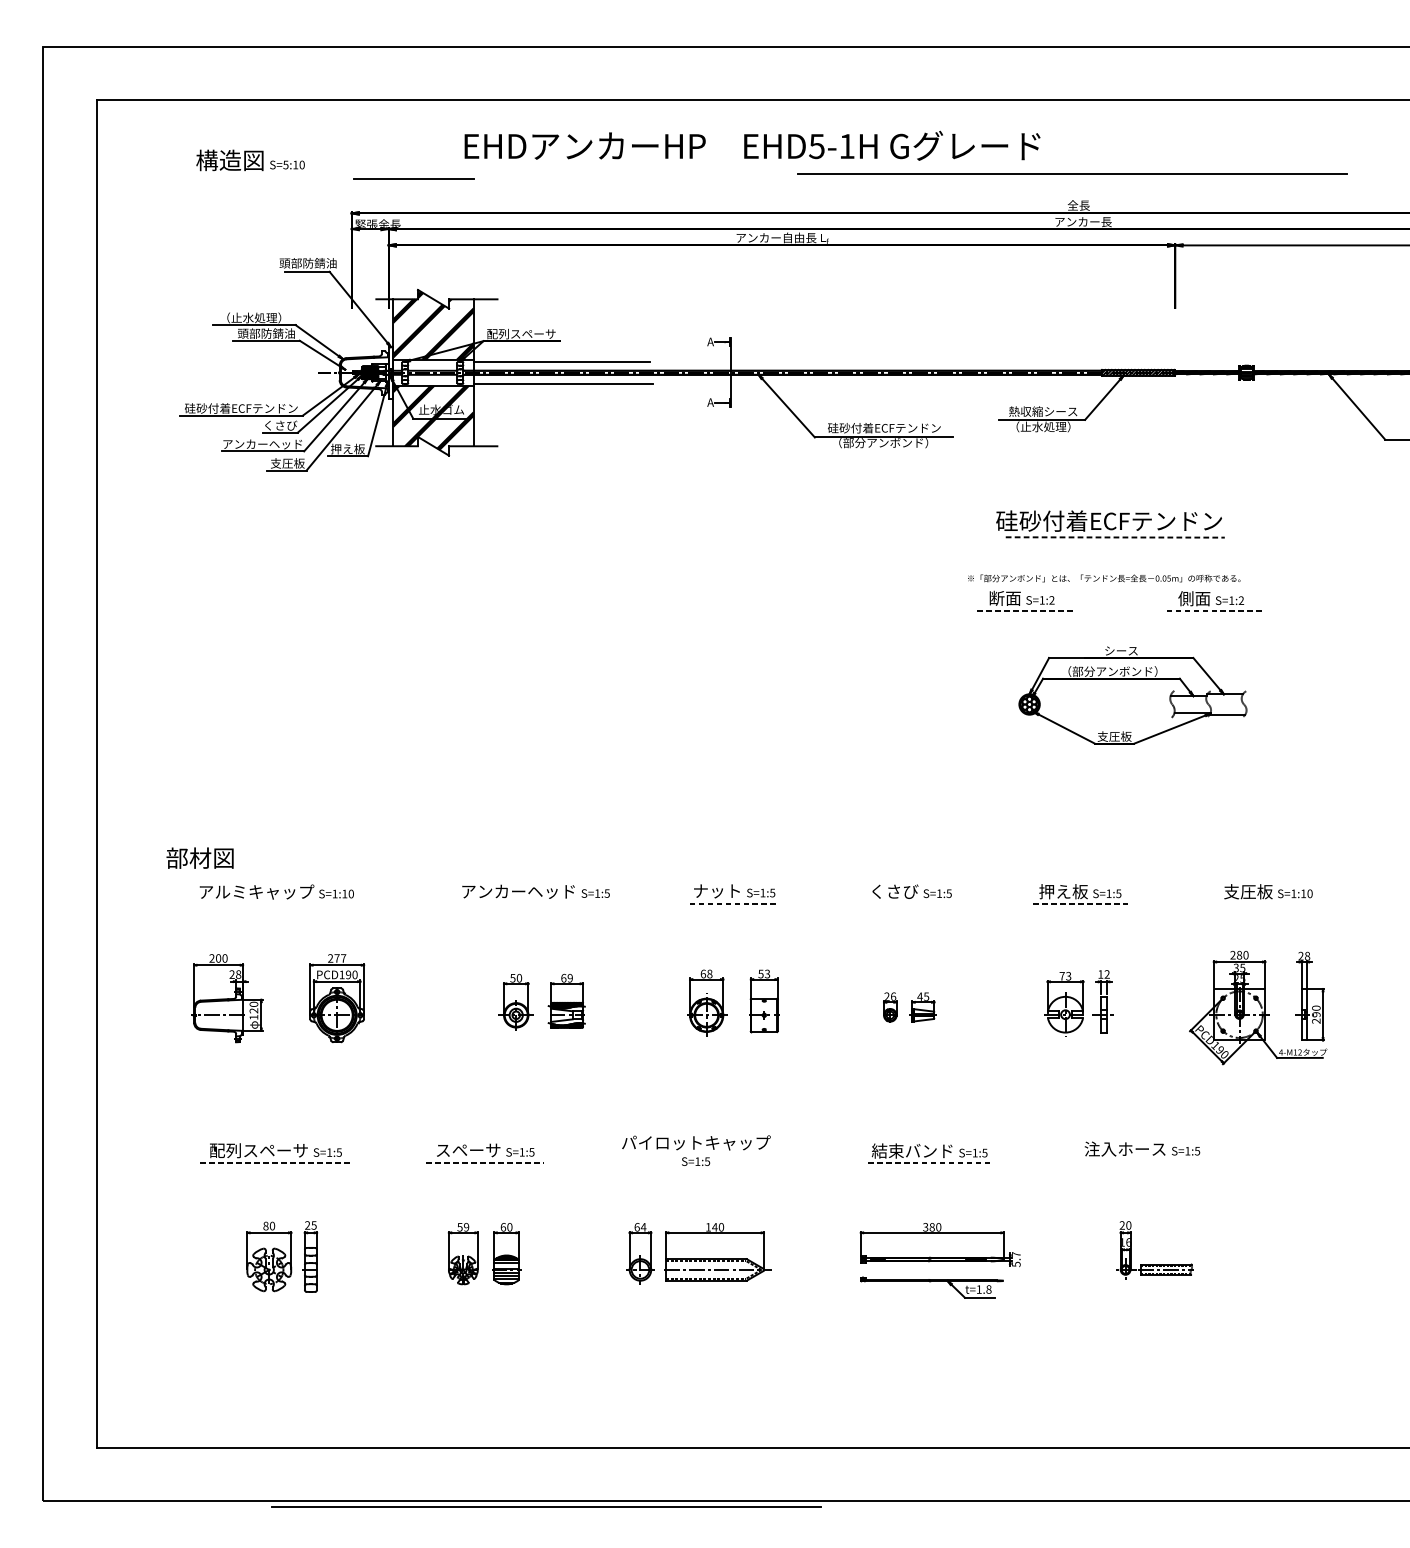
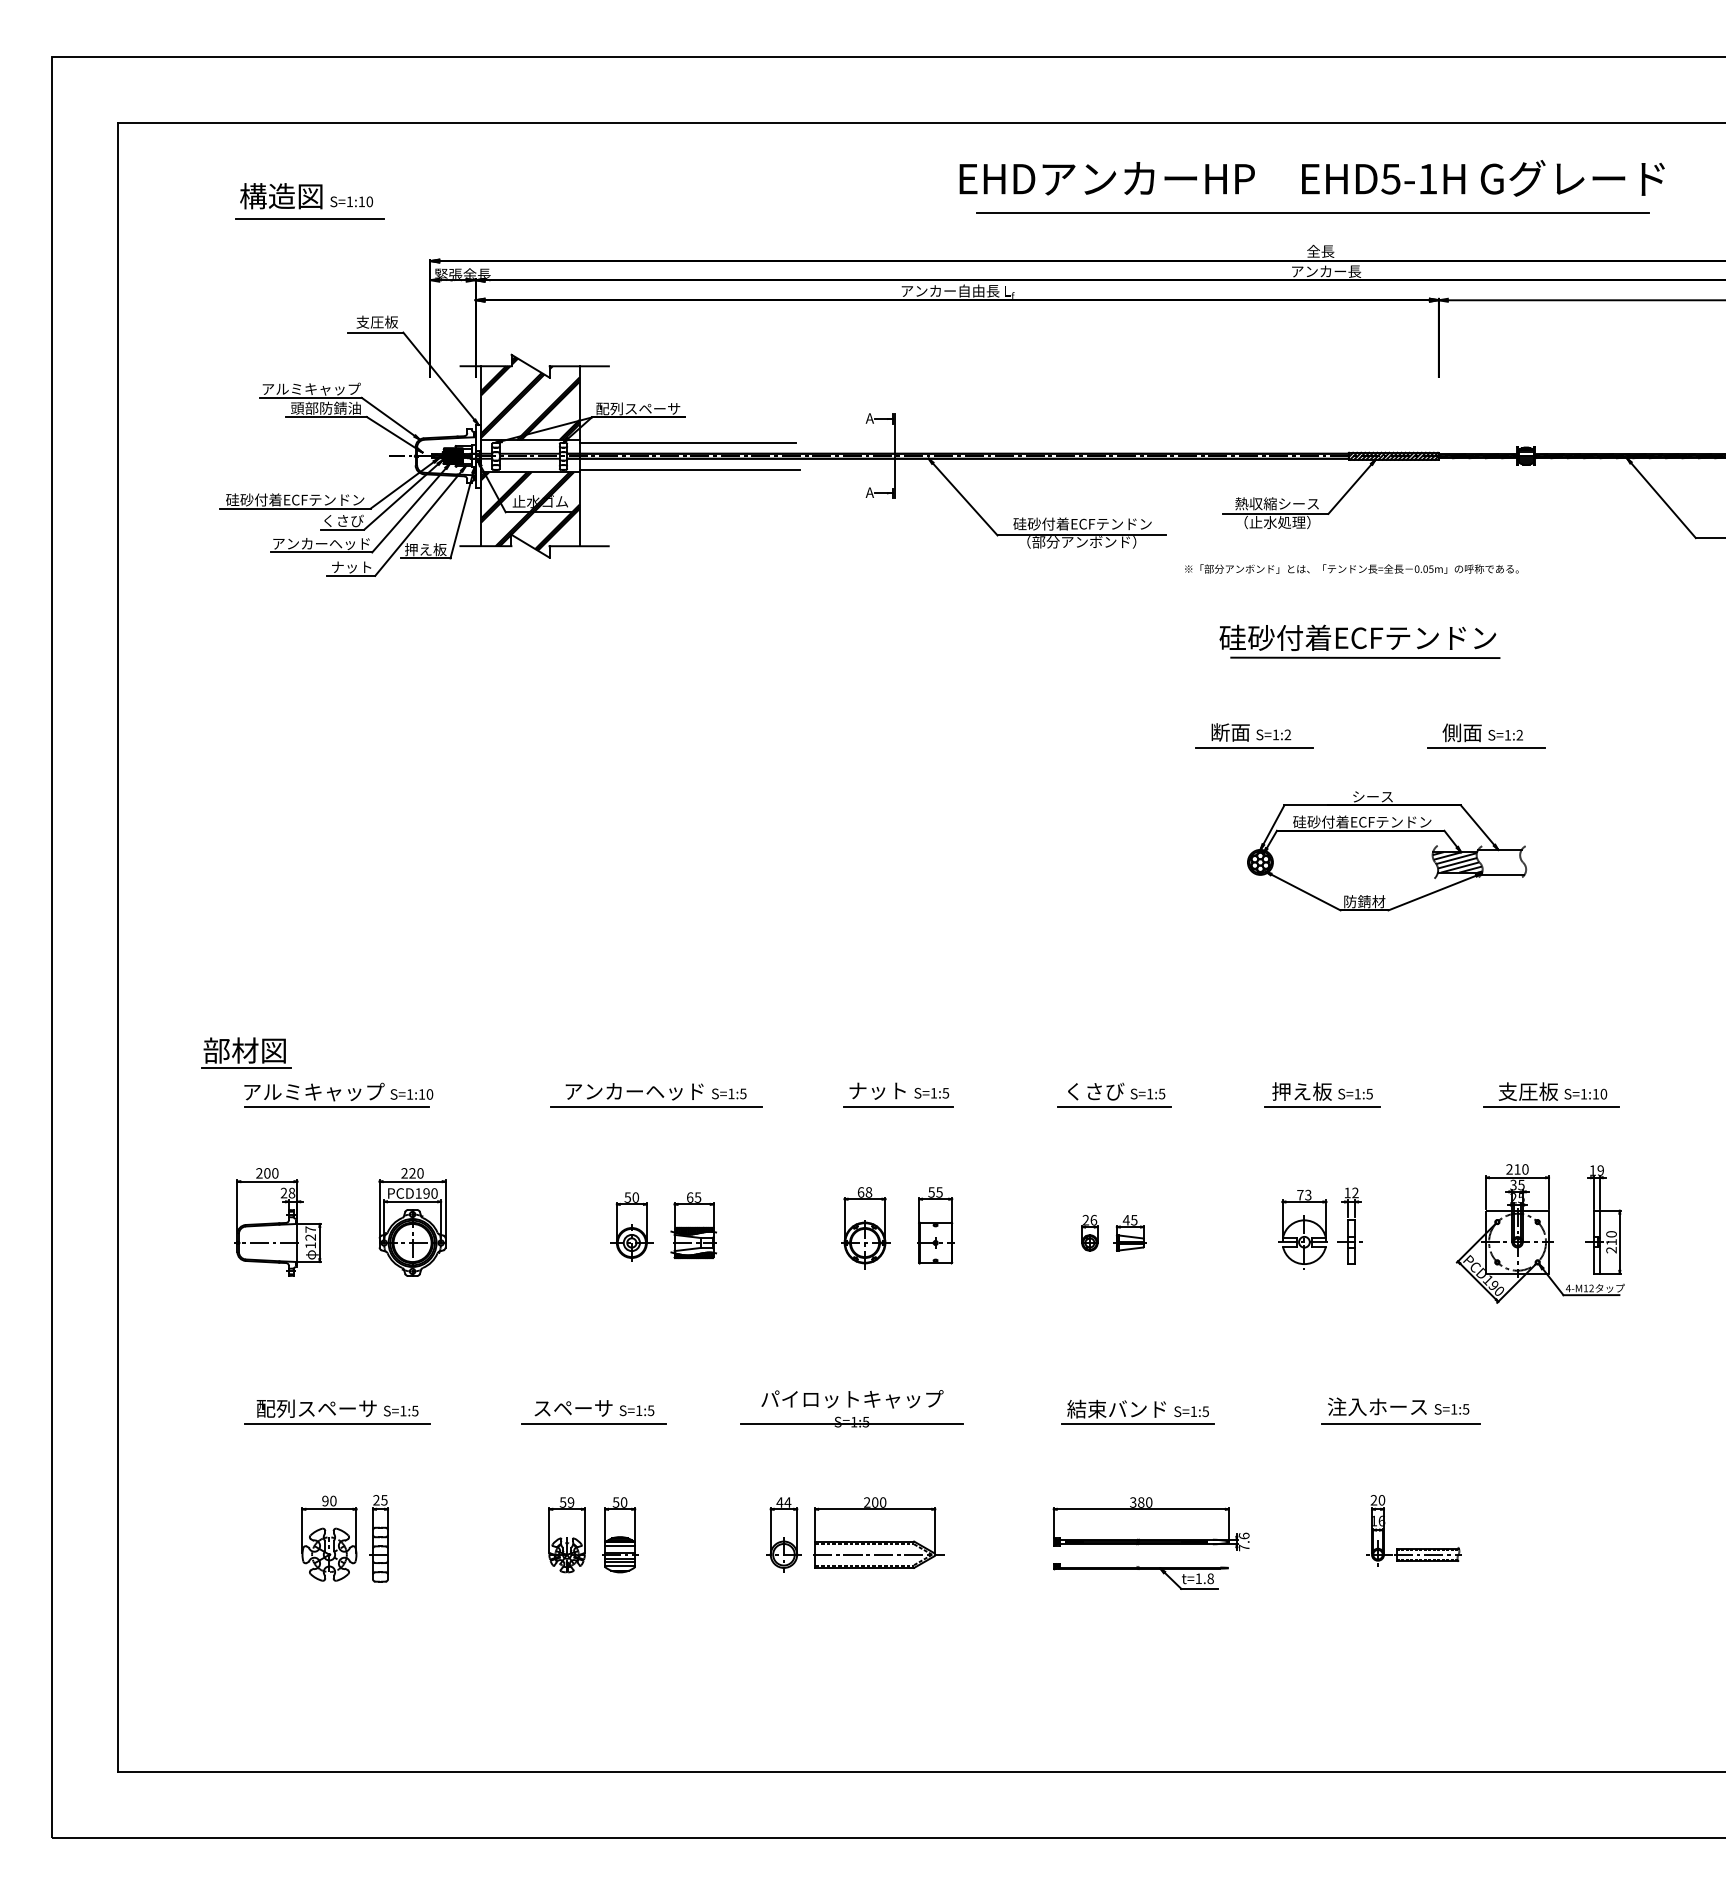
text: (751, 145) -> (1311, 178), moved
text: (285, 164) -> (349, 201), S=5:10 -> S=1:10
line: (413, 178) -> (309, 218), moved
text: (307, 262) -> (376, 321), 頭部防錆油 -> 支圧板
text: (254, 317) -> (311, 388), （止水処理） -> アルミキャップ
text: (287, 462) -> (351, 566), 支圧板 -> ナット
line: (1115, 537) -> (1365, 657), dashed -> solid
text: (1103, 577) -> (1351, 568), moved
line: (1024, 611) -> (1254, 748), dashed -> solid
line: (1214, 611) -> (1486, 748), dashed -> solid
text: (1112, 671) -> (1362, 821), （部分アンボンド） -> 硅砂付着ECFテンドン
hatch: (1190, 704) -> (1457, 862), added
text: (1114, 736) -> (1364, 901), 支圧板 -> 防錆材
line: (201, 872) -> (246, 1068), added
line: (275, 903) -> (336, 1106), added
line: (536, 903) -> (656, 1106), added
line: (733, 903) -> (898, 1106), dashed -> solid
line: (910, 903) -> (1114, 1106), added
line: (1080, 903) -> (1322, 1106), dashed -> solid
line: (1267, 903) -> (1551, 1106), added
text: (1239, 955) -> (1517, 1169), 280 -> 210
text: (1304, 956) -> (1596, 1170), 28 -> 19
text: (340, 958) -> (416, 1173), 277 -> 220
text: (767, 974) -> (939, 1192), 53 -> 55
text: (569, 978) -> (697, 1197), 69 -> 65
text: (253, 1004) -> (310, 1229), 120 -> 127
text: (1316, 1014) -> (1611, 1242), 290 -> 210
line: (275, 1163) -> (337, 1424), dashed -> solid
line: (484, 1163) -> (593, 1424), dashed -> solid
line: (695, 1163) -> (851, 1424), added
line: (930, 1163) -> (1138, 1424), dashed -> solid
line: (1143, 1163) -> (1400, 1424), added
text: (266, 1225) -> (325, 1500), 80 -> 90
text: (502, 1227) -> (615, 1502), 60 -> 50
text: (636, 1227) -> (779, 1502), 64 -> 44
text: (711, 1227) -> (871, 1502), 140 -> 200
text: (1015, 1259) -> (1243, 1541), 5.7 -> 7.6
line: (546, 1506) -> (668, 1844), removed

